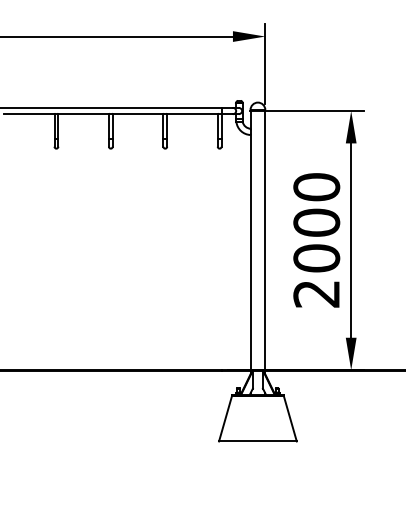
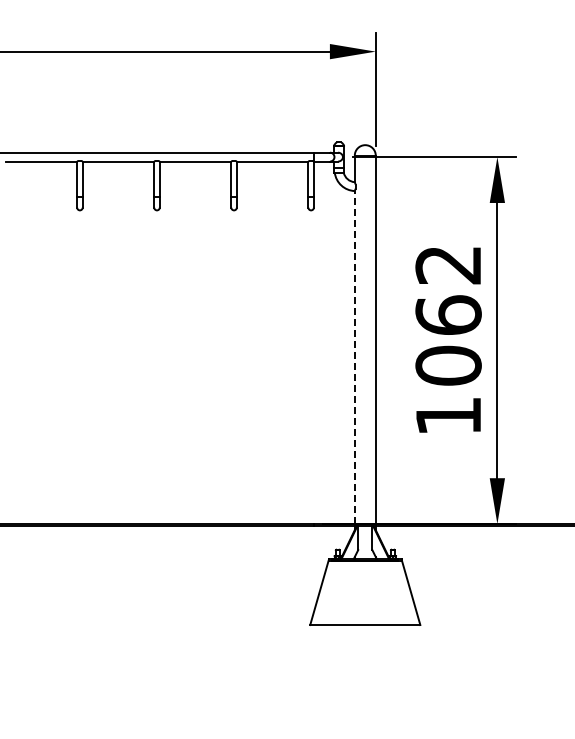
text: (316, 240) -> (448, 340), 2000 -> 1062
line: (250, 252) -> (354, 357), solid -> dashed

